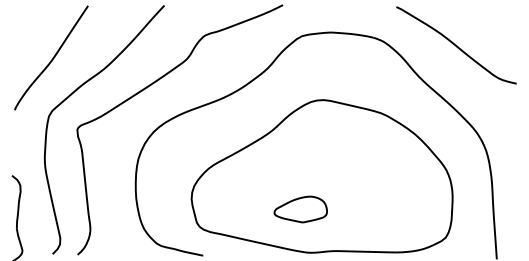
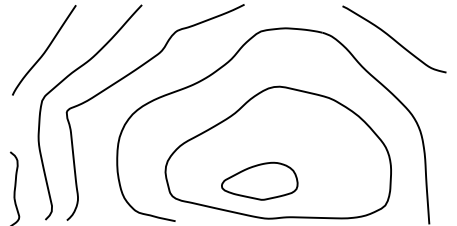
part: (300, 209) -> (259, 181), size x1.67

